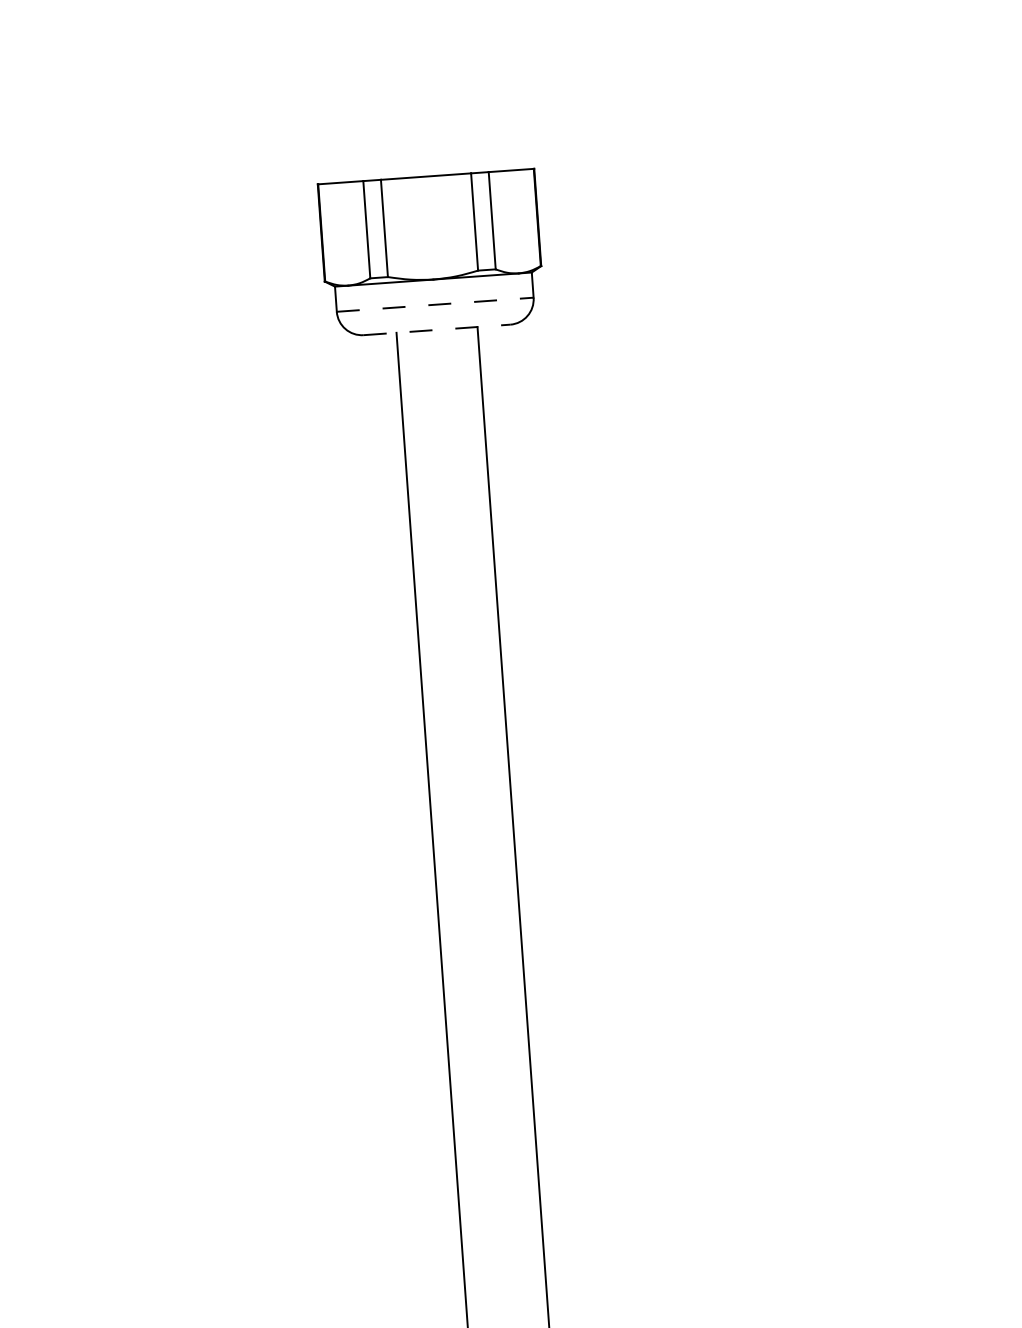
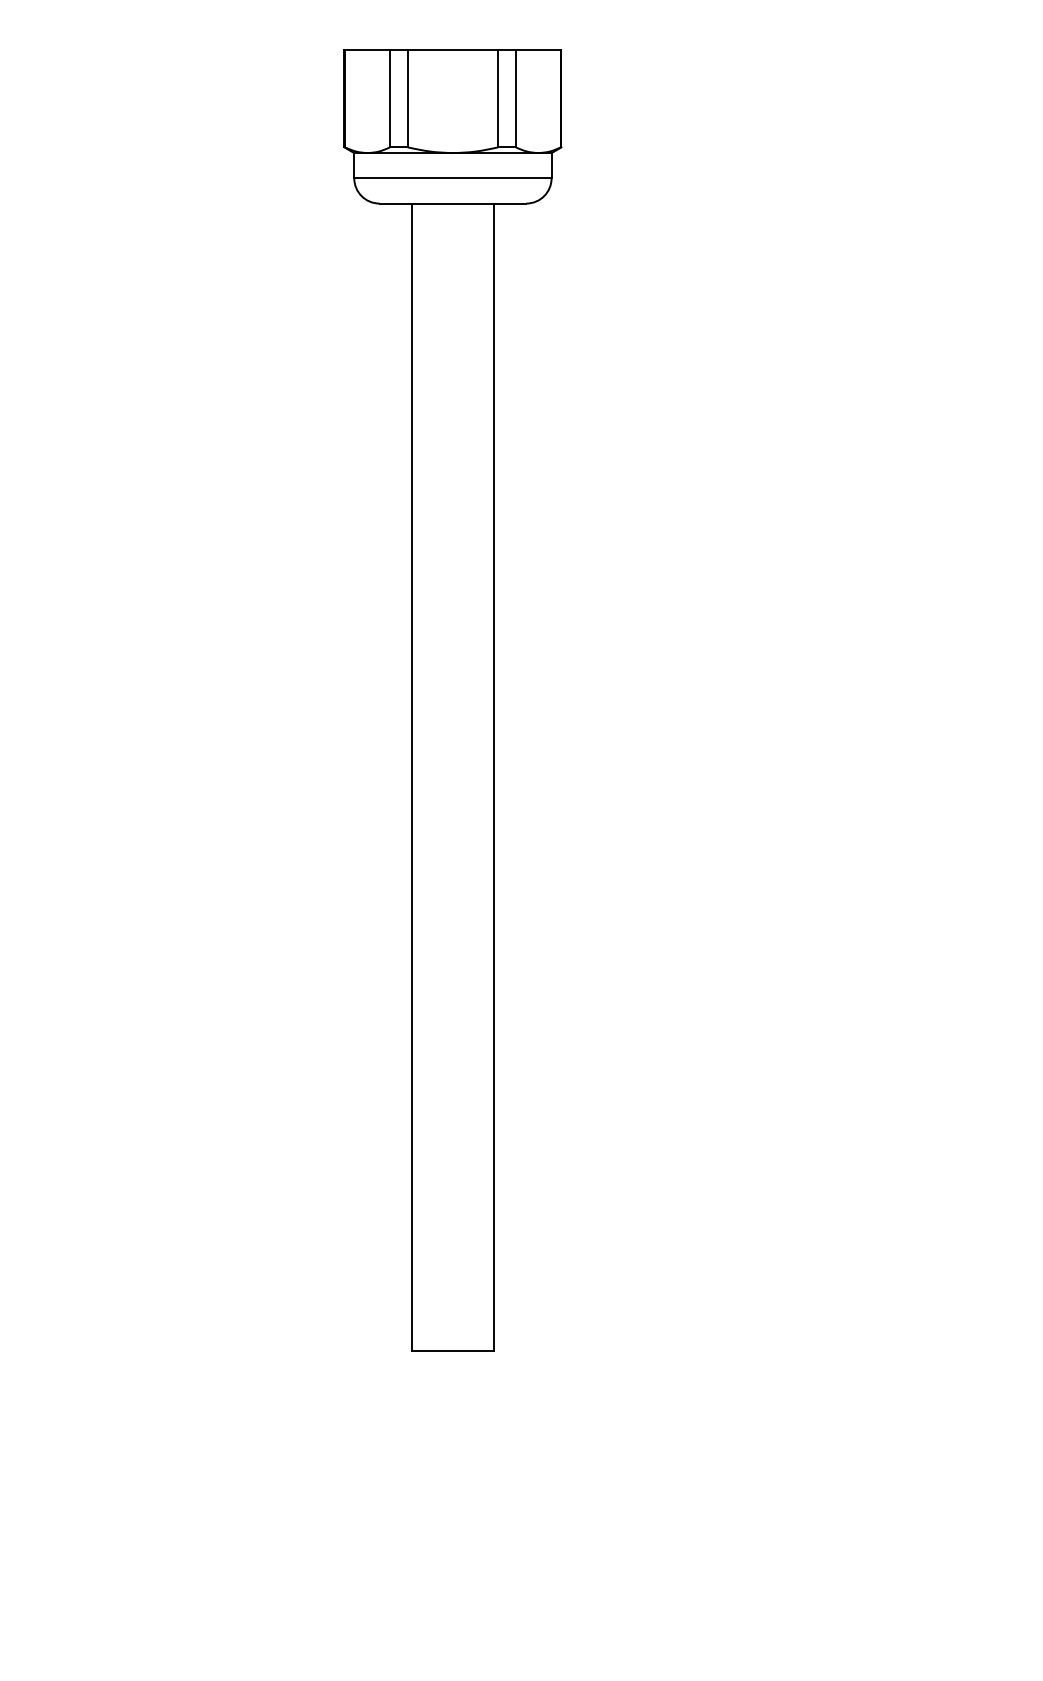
line: (434, 304) -> (452, 178), dashed -> solid
line: (437, 329) -> (453, 203), dashed -> solid

